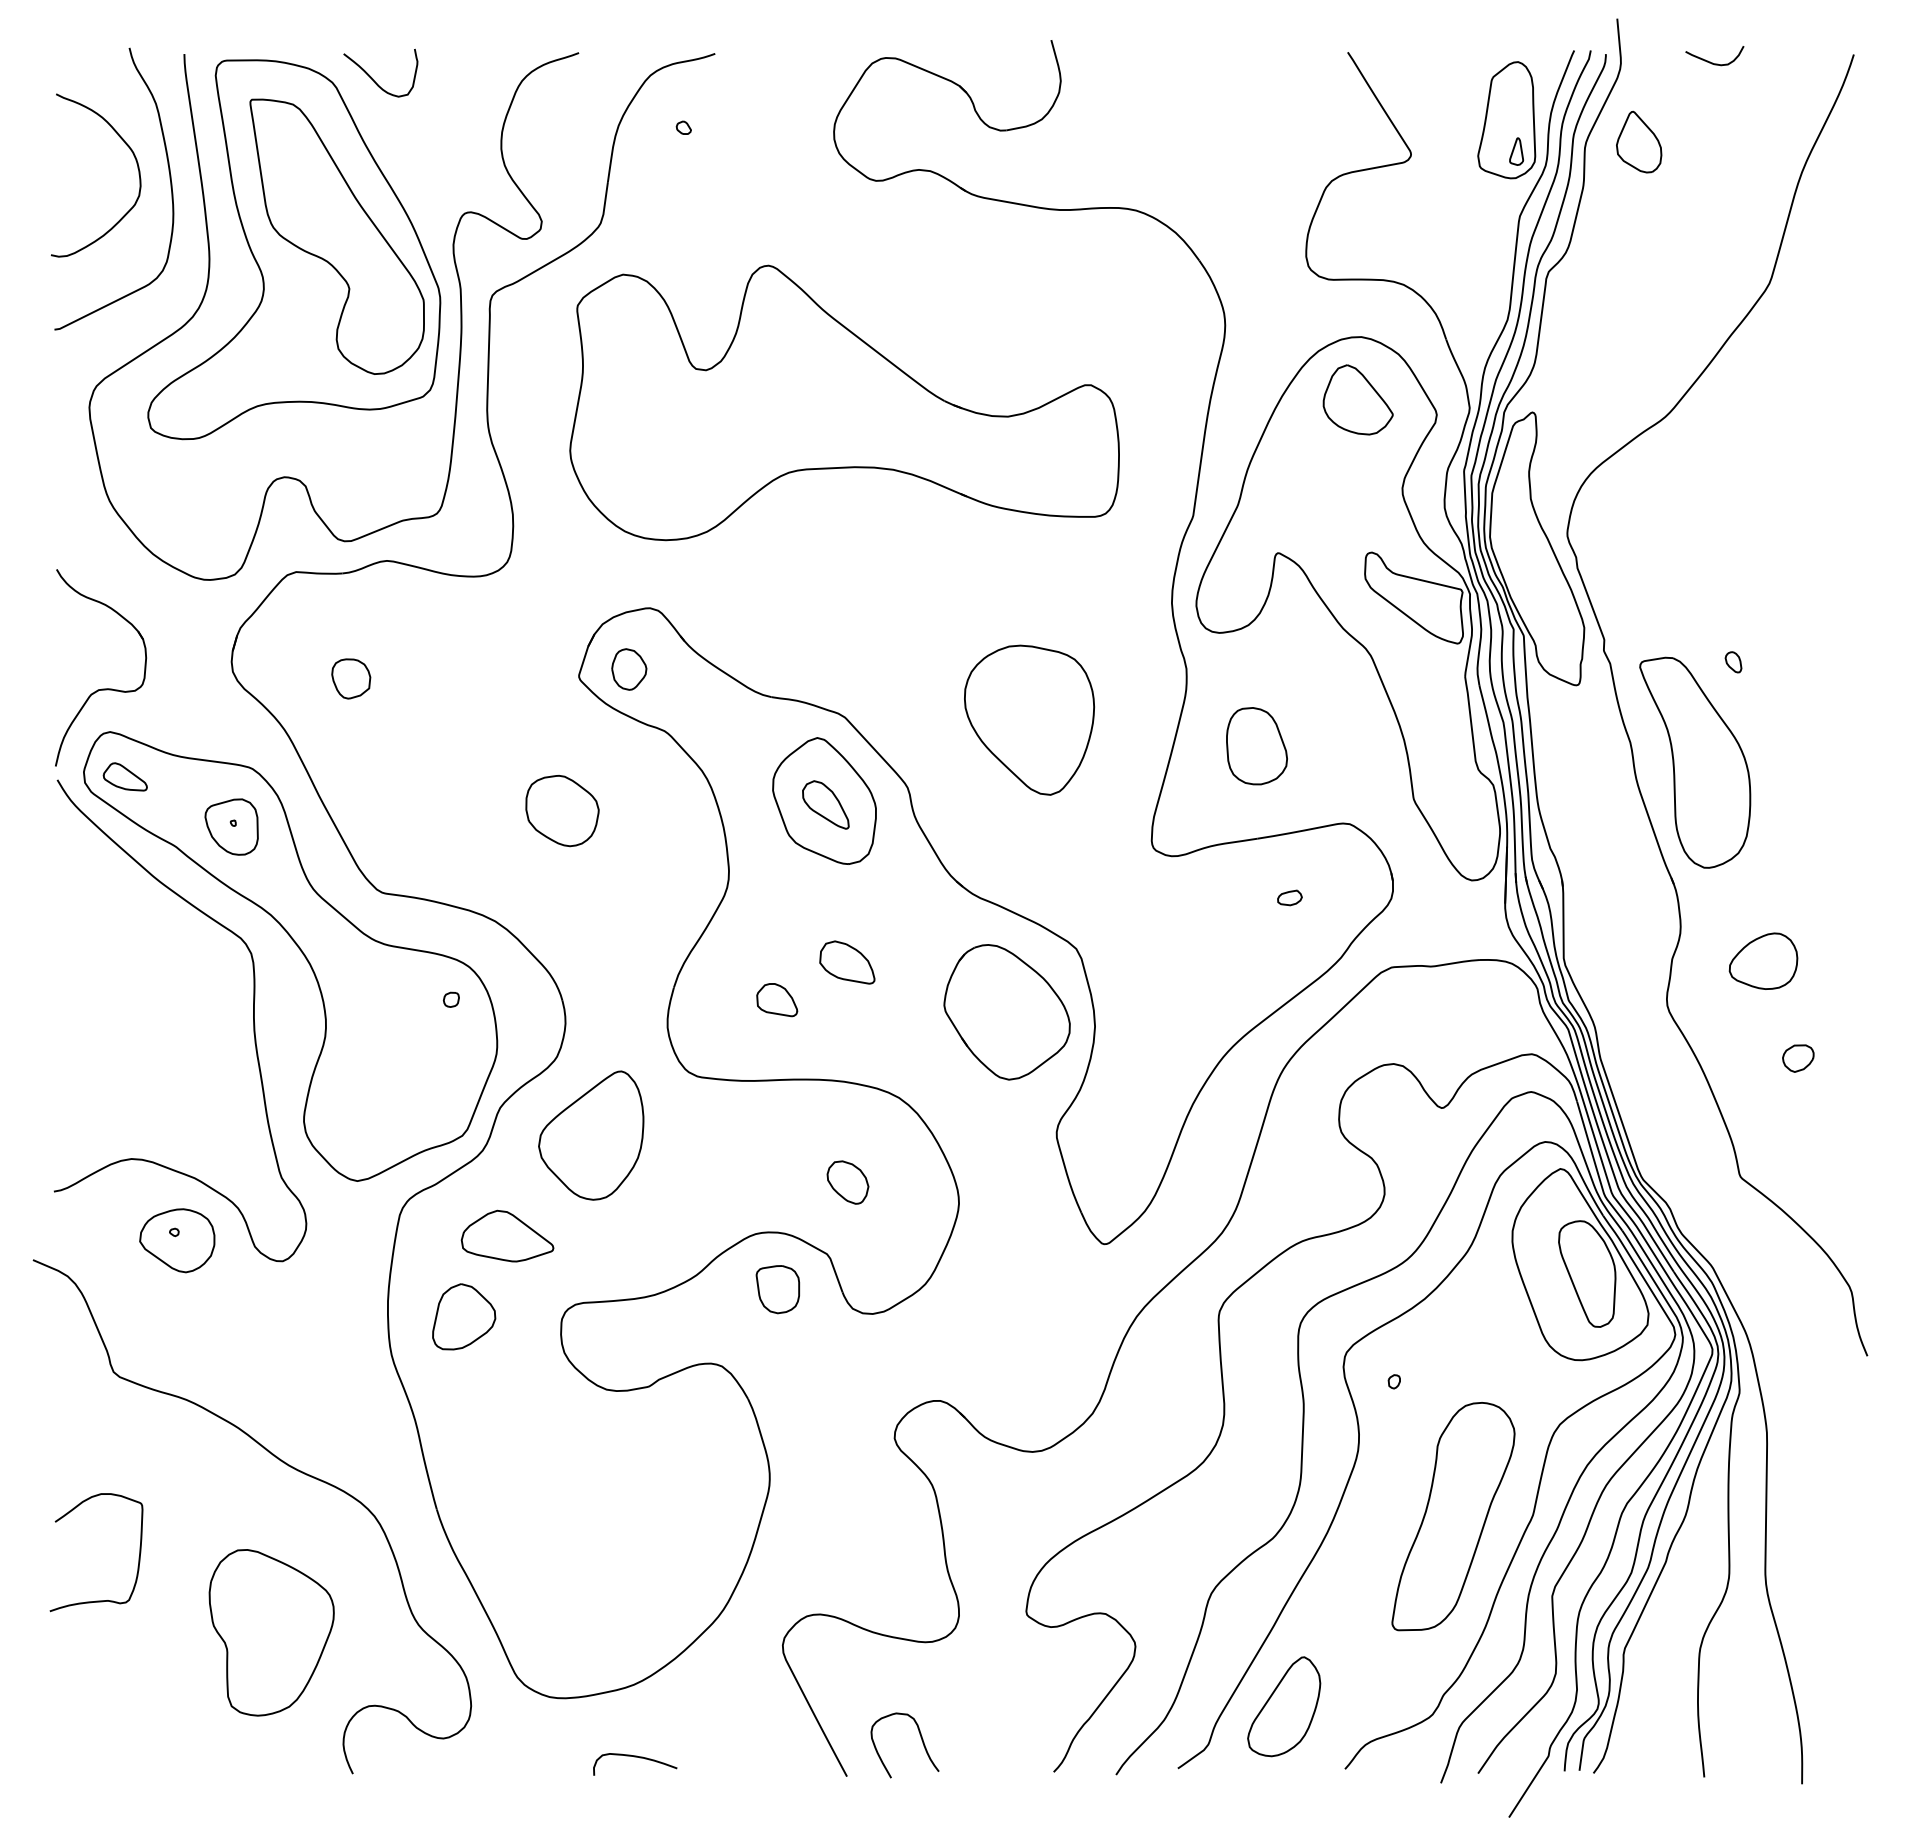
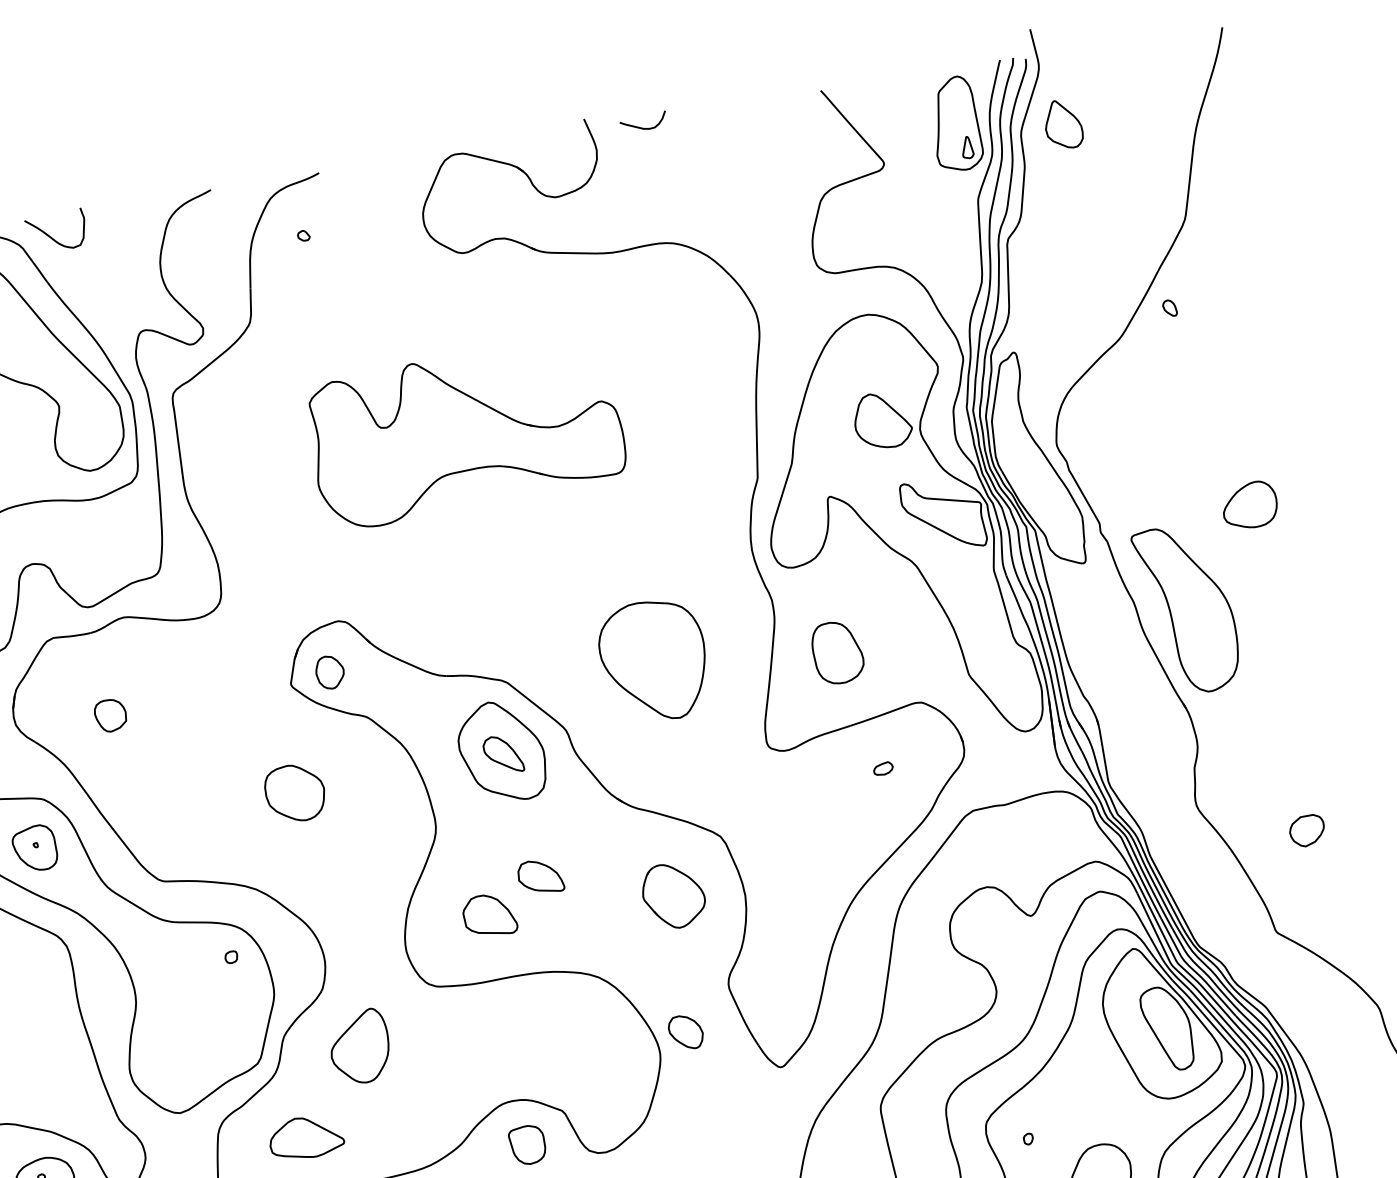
curve: (1712, 62) -> (642, 127), moved
part: (1357, 399) -> (881, 420), moved
part: (844, 402) -> (466, 433), size x0.7
part: (1733, 662) -> (1169, 308), moved
part: (1763, 960) -> (1249, 504), moved
part: (777, 1000) -> (490, 915), size x1.6
part: (1006, 1012) -> (673, 896), size x0.6
part: (1798, 1058) -> (1307, 830), size x1.4
part: (591, 1135) -> (359, 1046), size x0.7
part: (847, 1182) -> (685, 1032), moved

